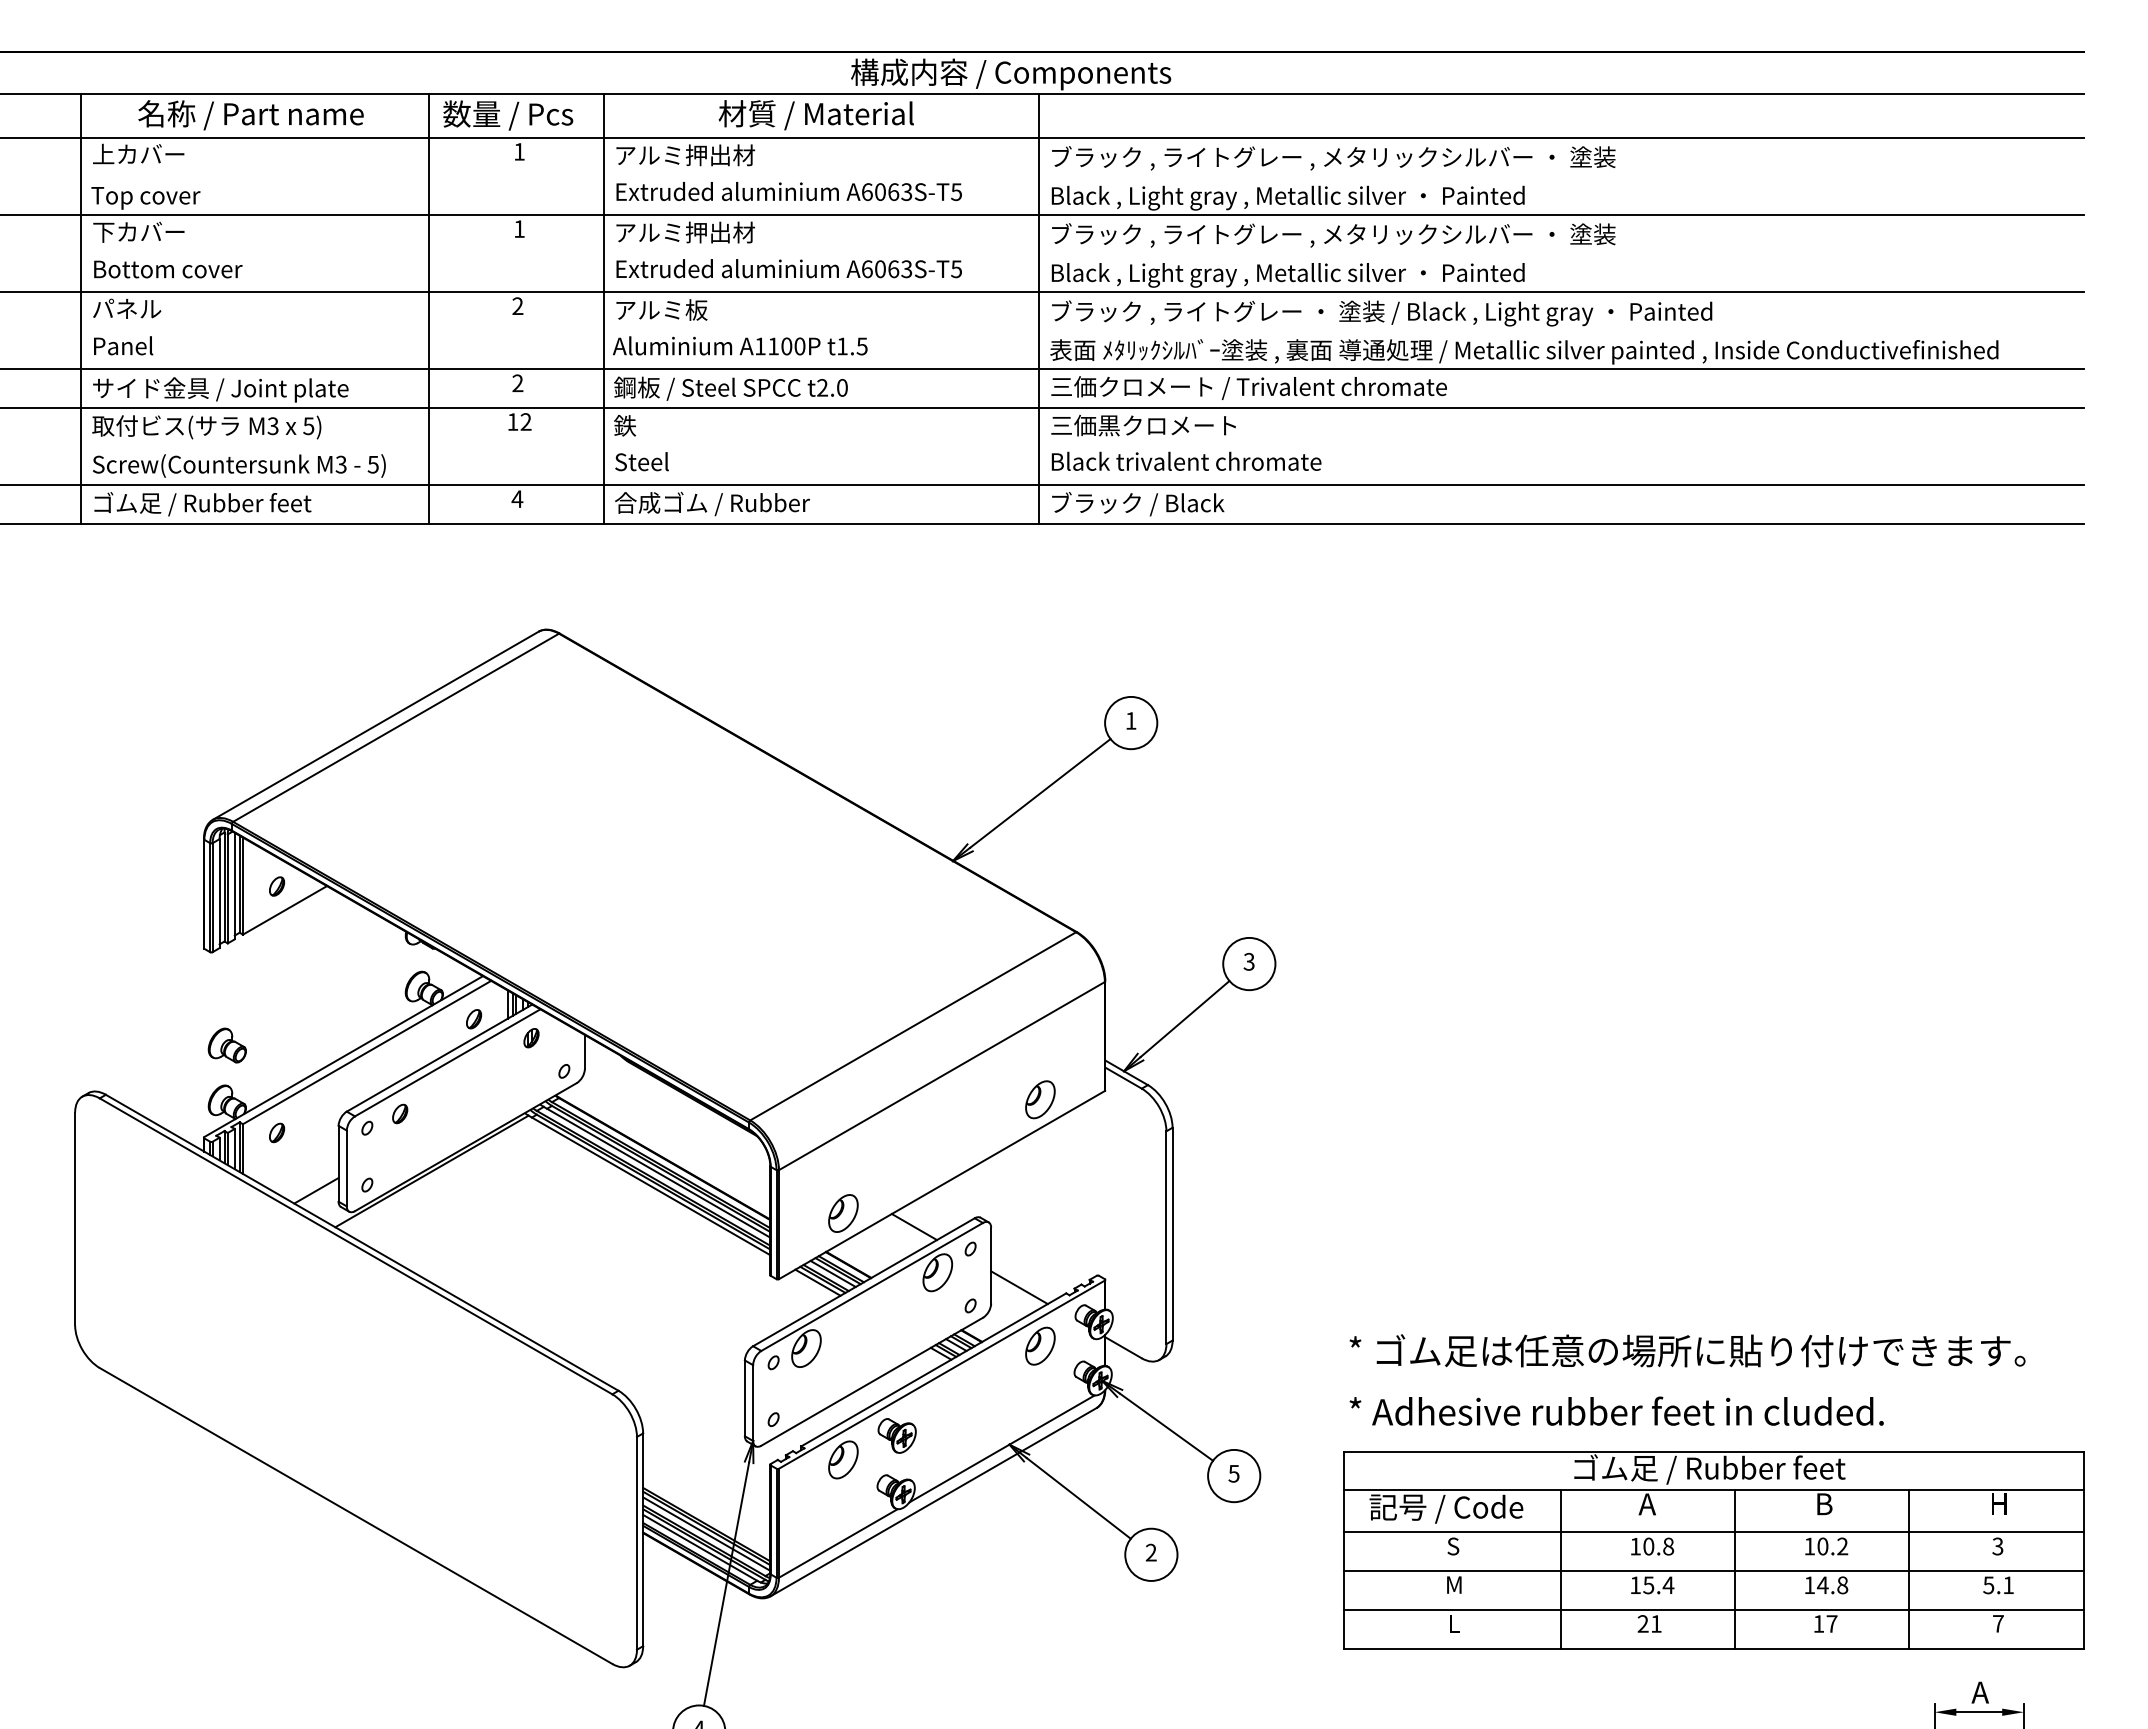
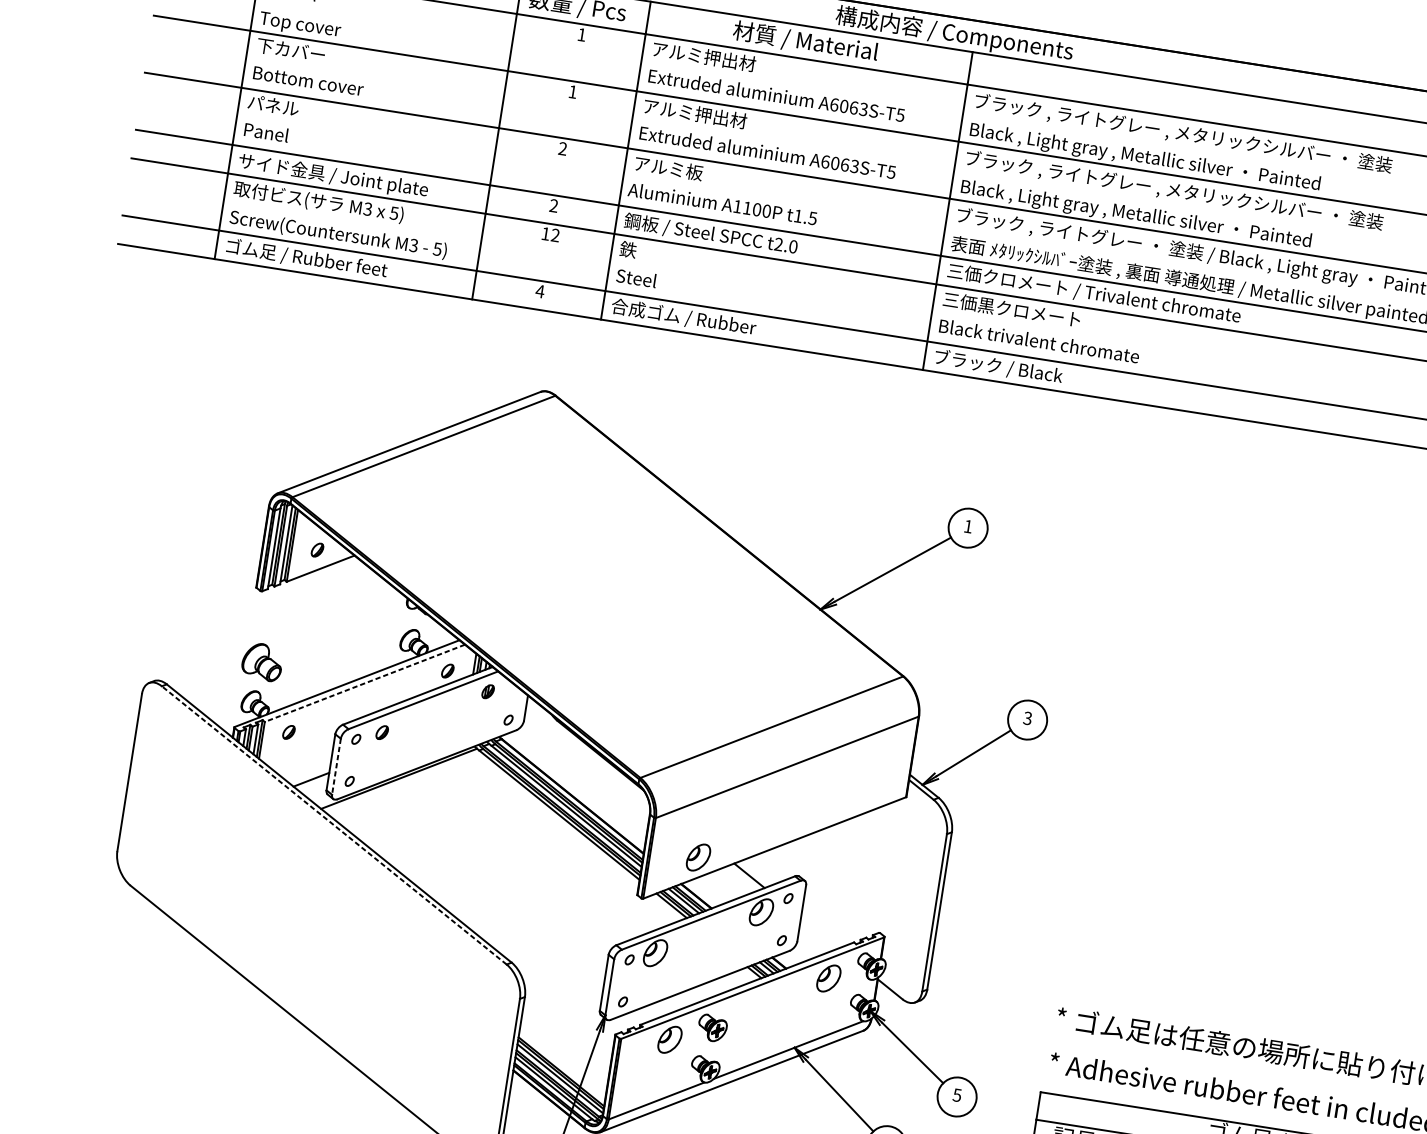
part: (226, 1045) -> (261, 661), size x1.4
line: (366, 1052) -> (364, 683), solid -> dashed
part: (1040, 1099) -> (857, 796), removed
line: (346, 1168) -> (336, 766), solid -> dashed
line: (356, 1246) -> (334, 825), solid -> dashed
line: (1019, 1287) -> (820, 932), removed

